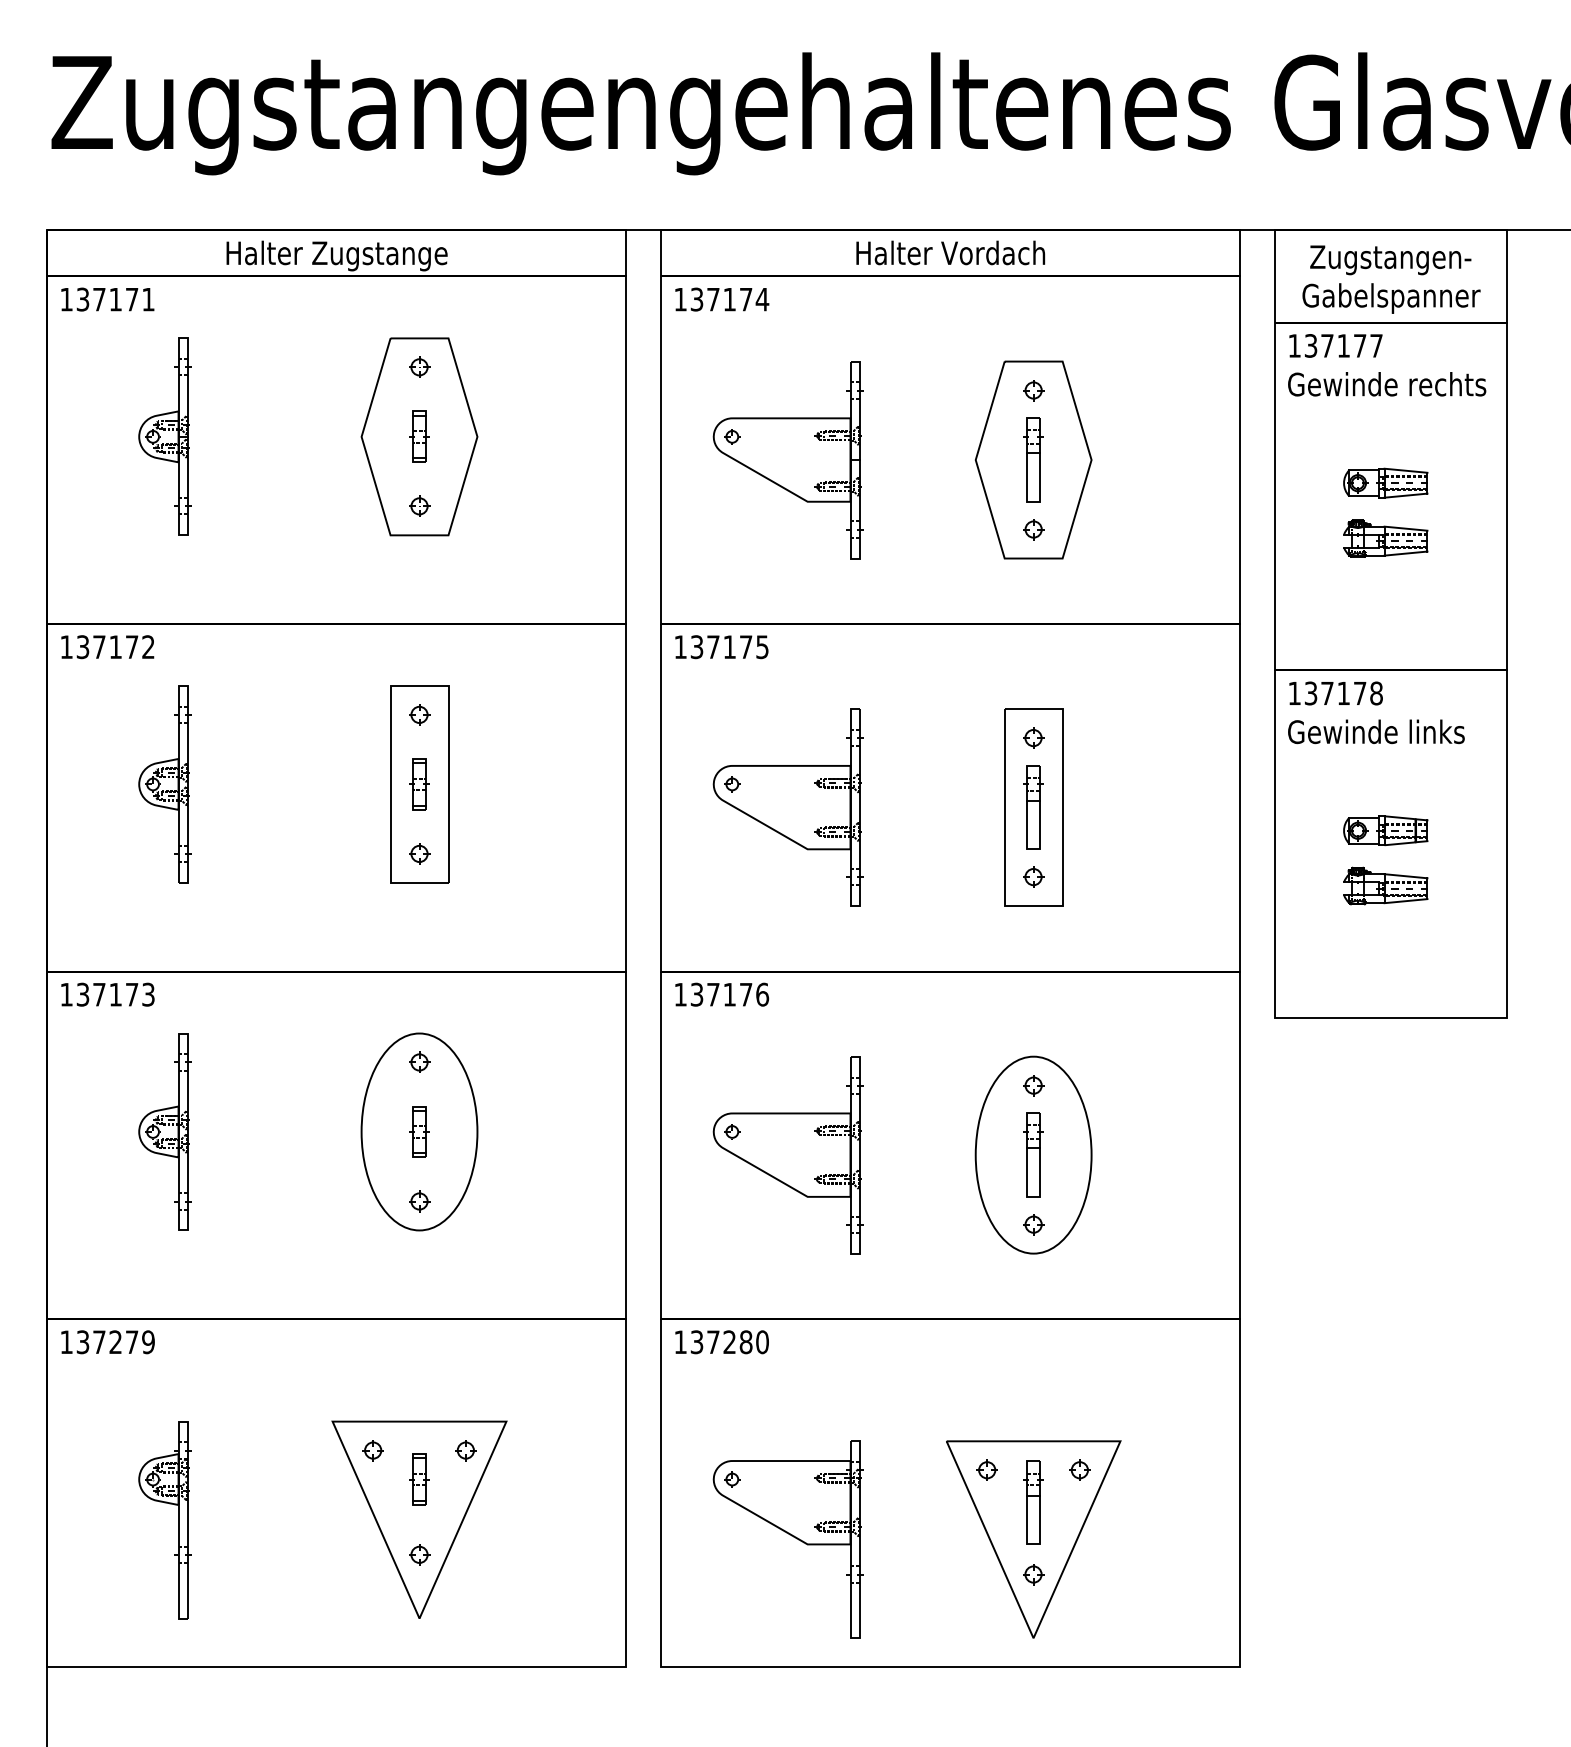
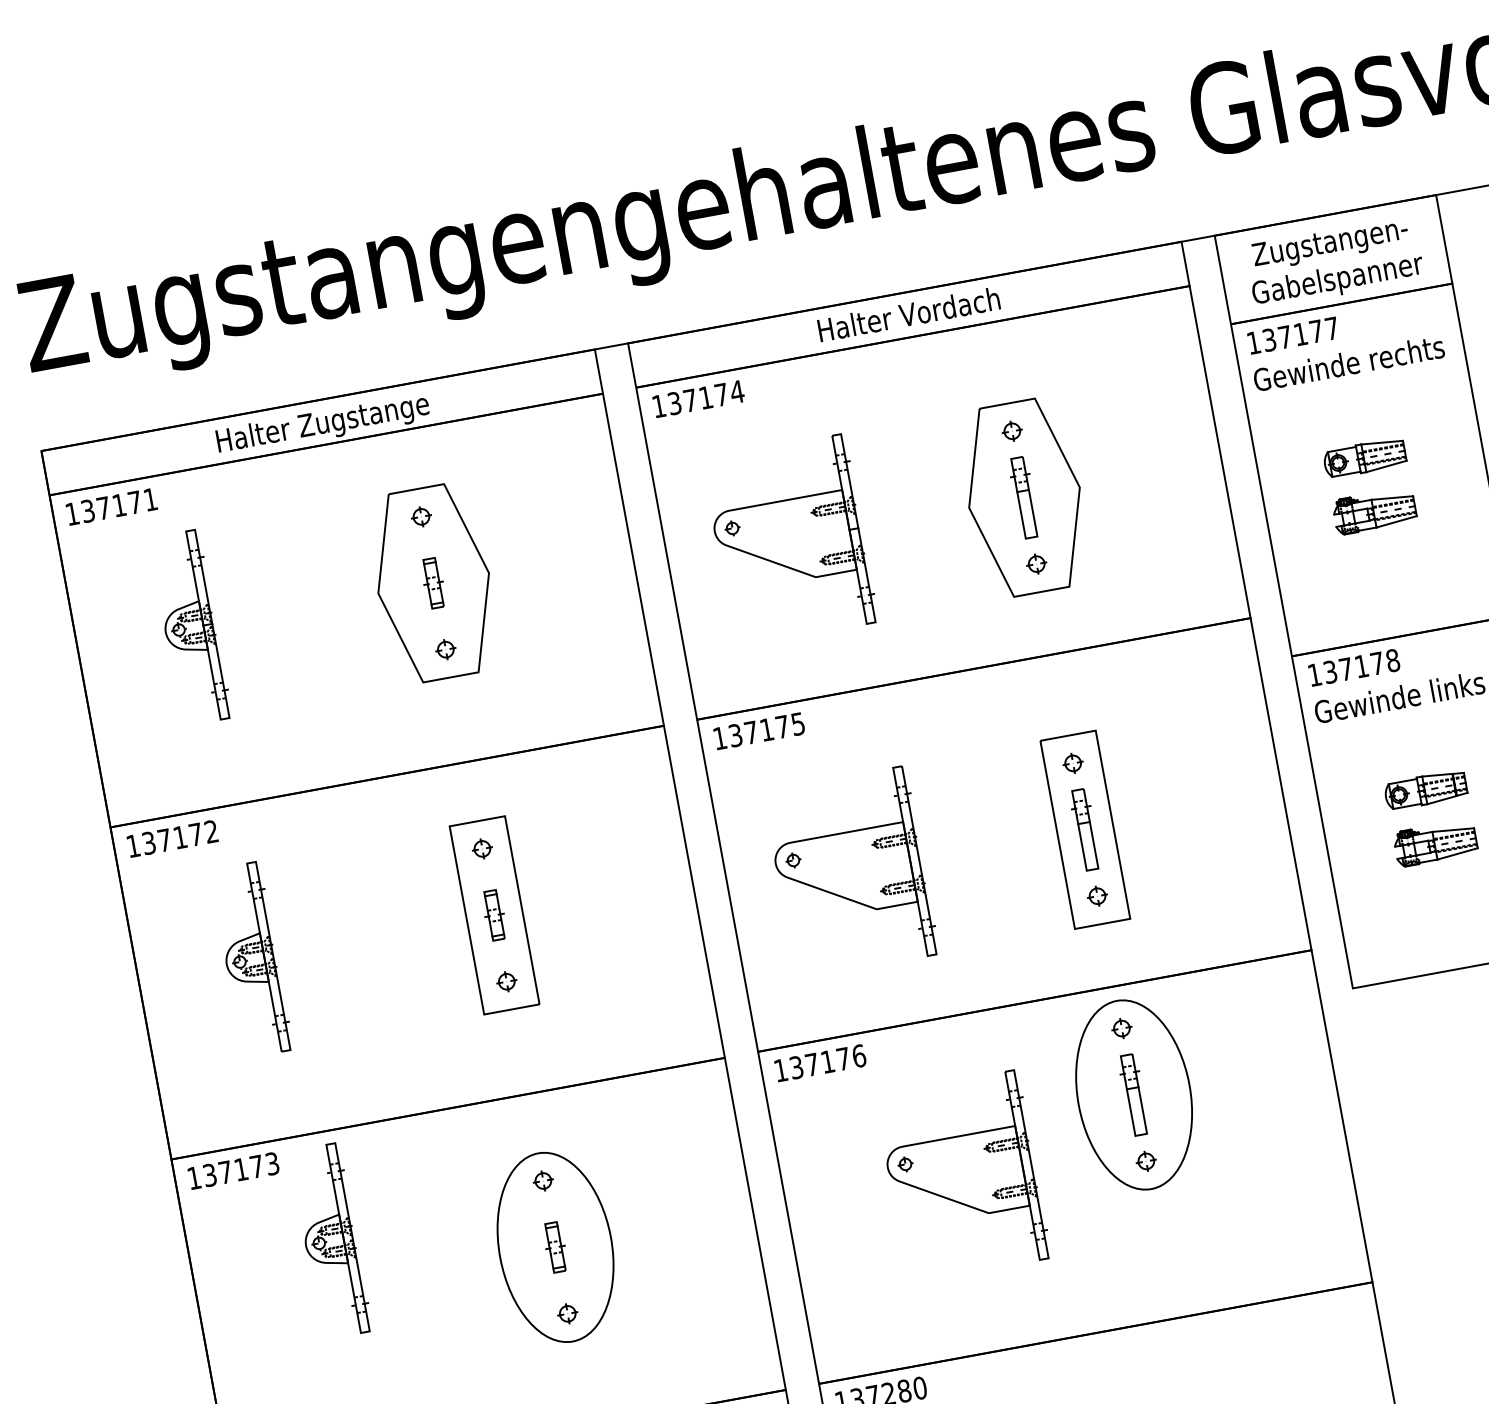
part: (164, 1131) -> (330, 1240), moved
part: (1033, 1154) -> (1133, 1094), moved
part: (787, 1155) -> (962, 1177), moved

